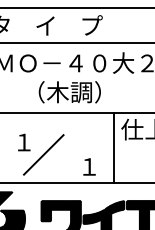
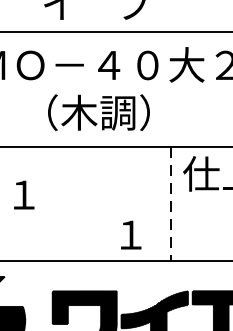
line: (113, 147) -> (170, 203), solid -> dashed
line: (43, 154) -> (55, 214), removed

